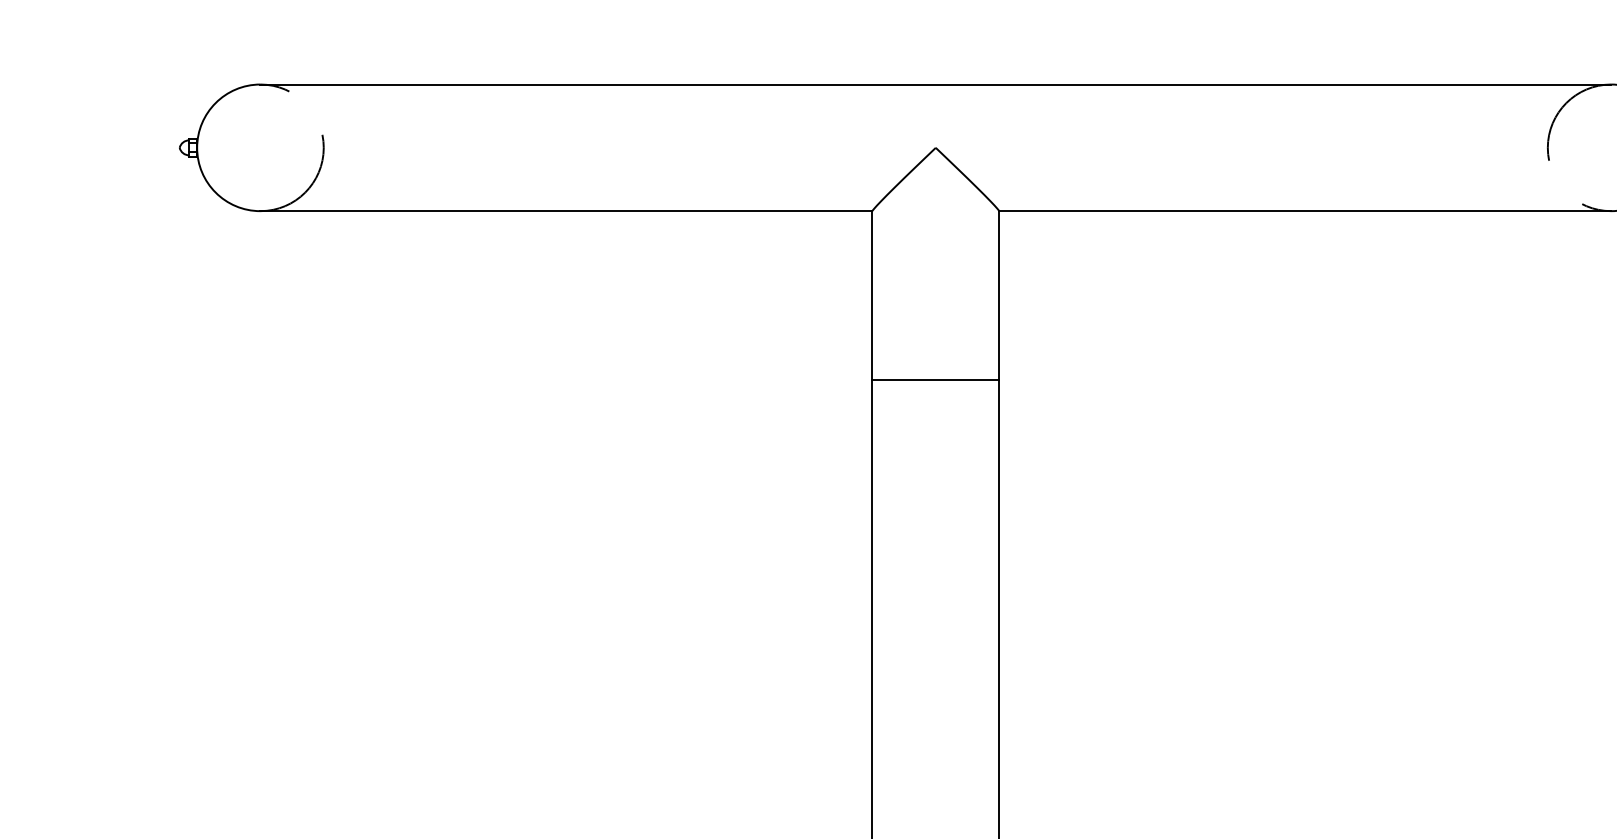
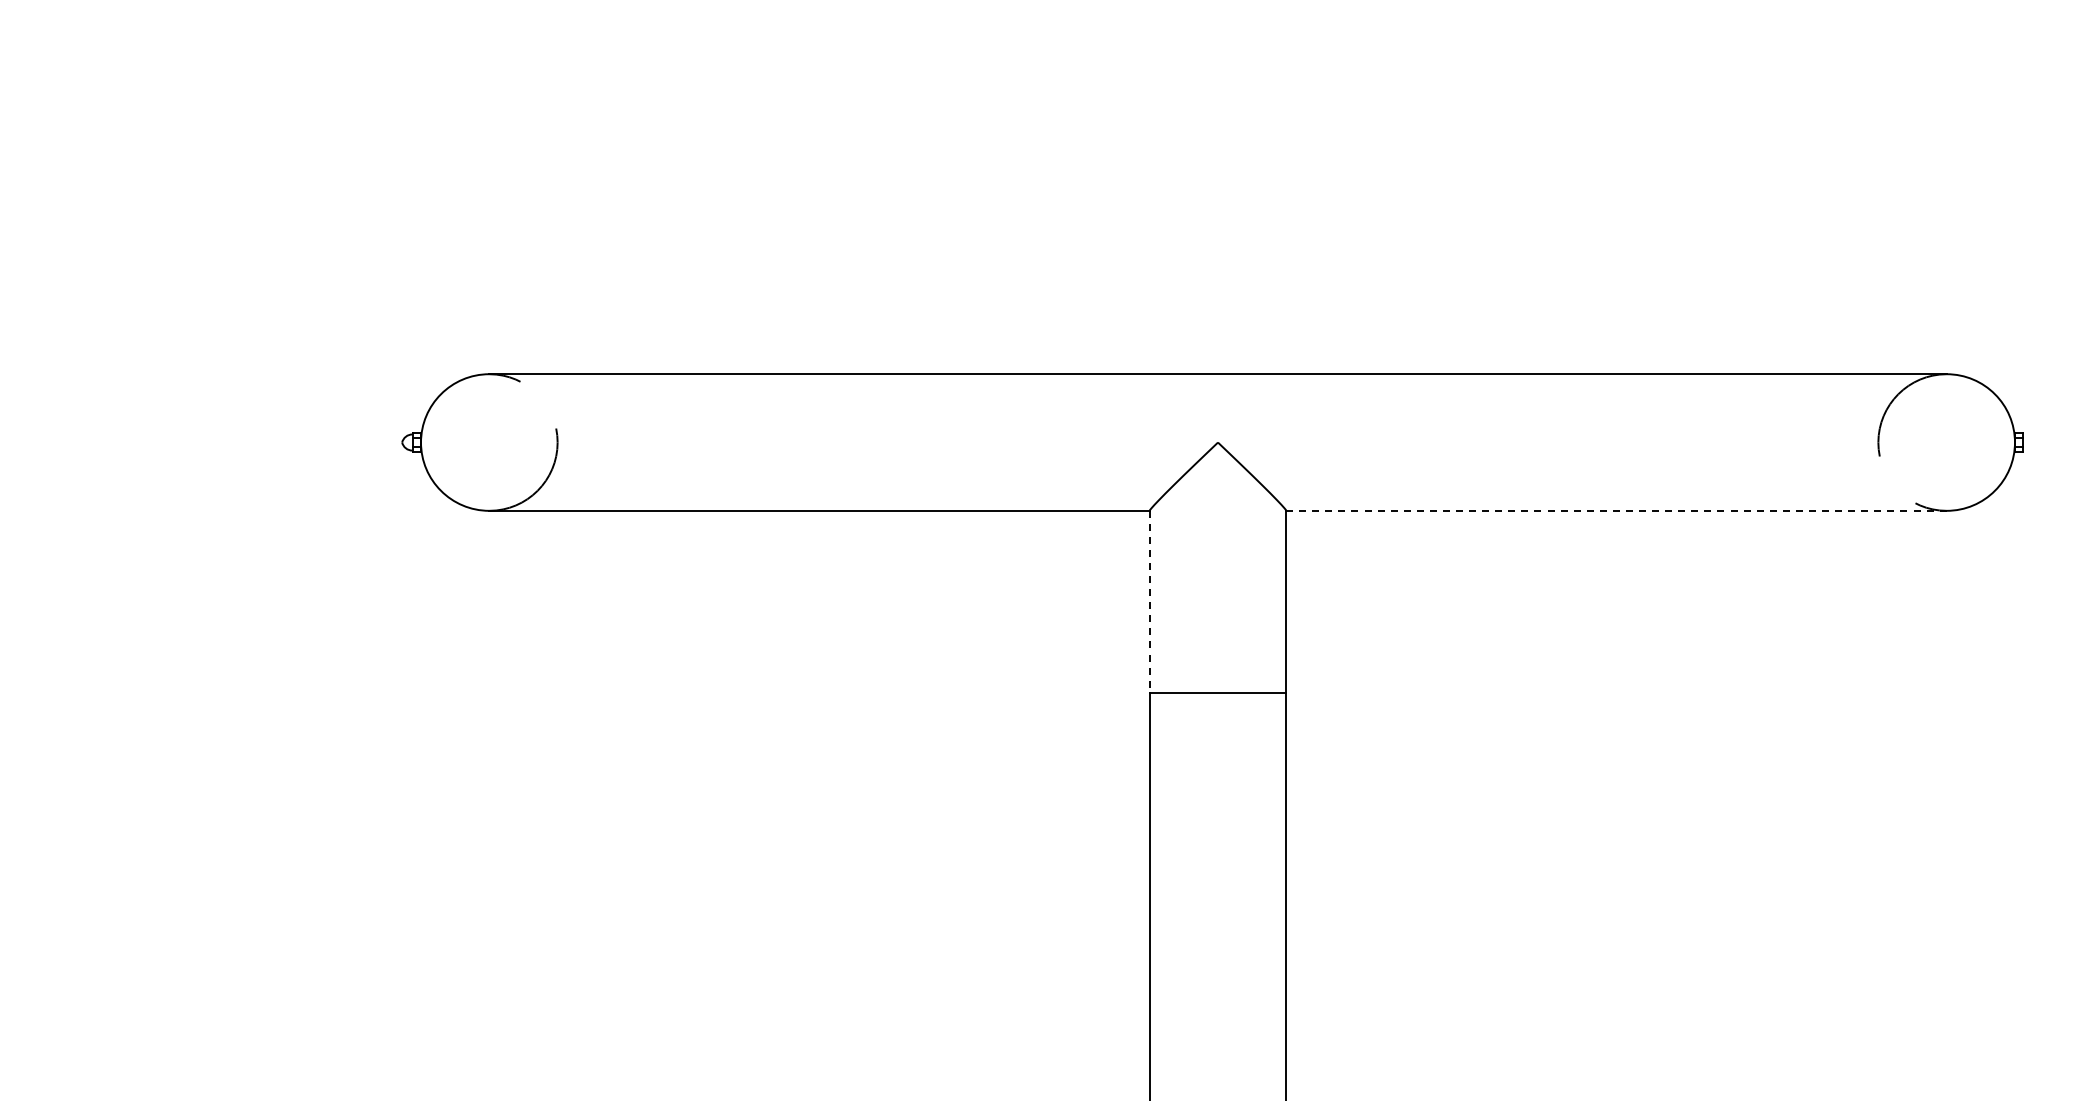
line: (1304, 210) -> (1615, 510), solid -> dashed
line: (872, 296) -> (1149, 602), solid -> dashed

